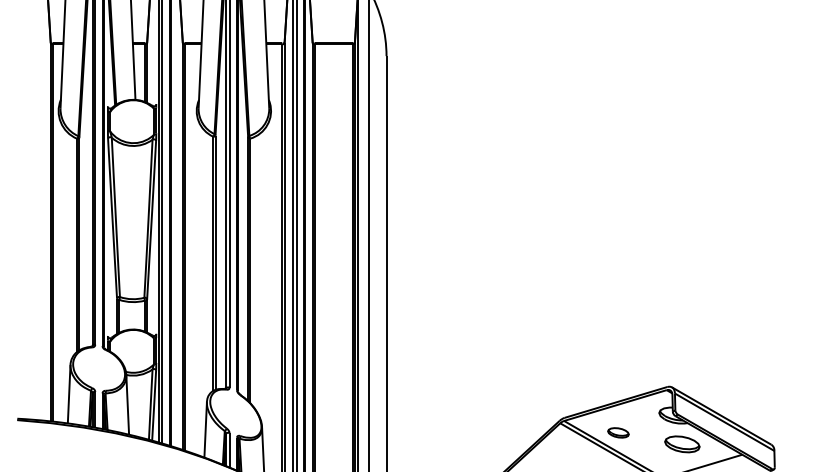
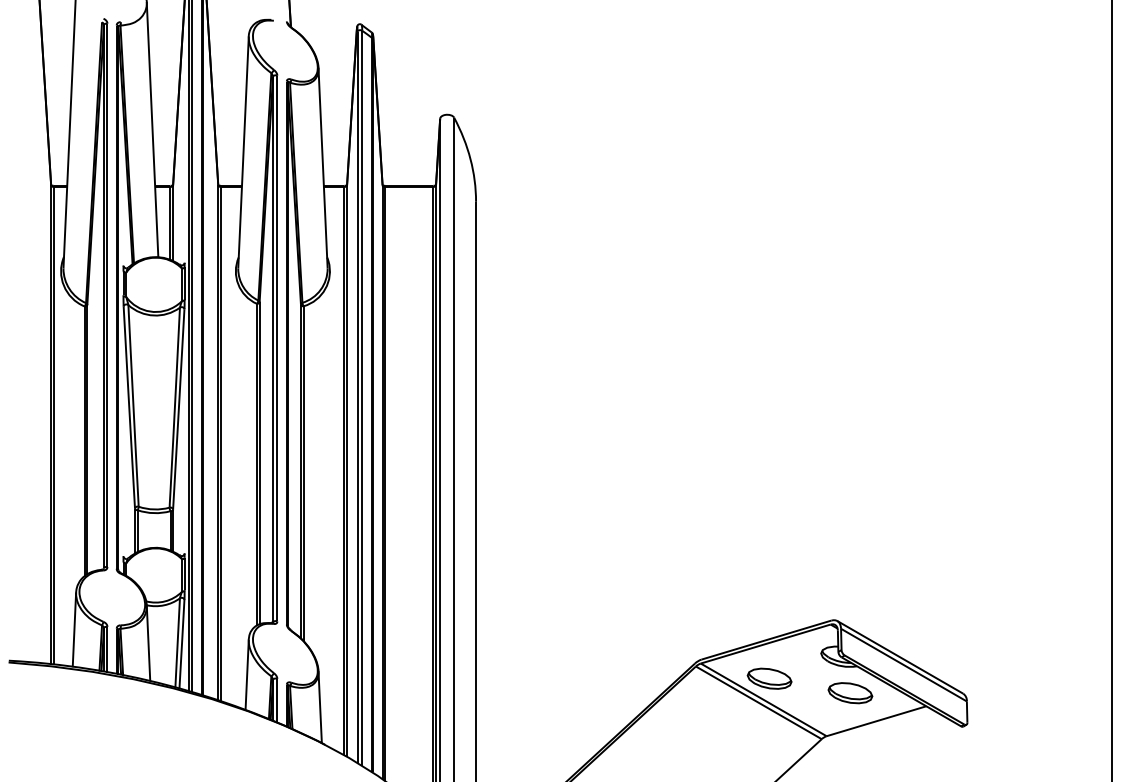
part: (618, 432) -> (769, 678), size x1.67

